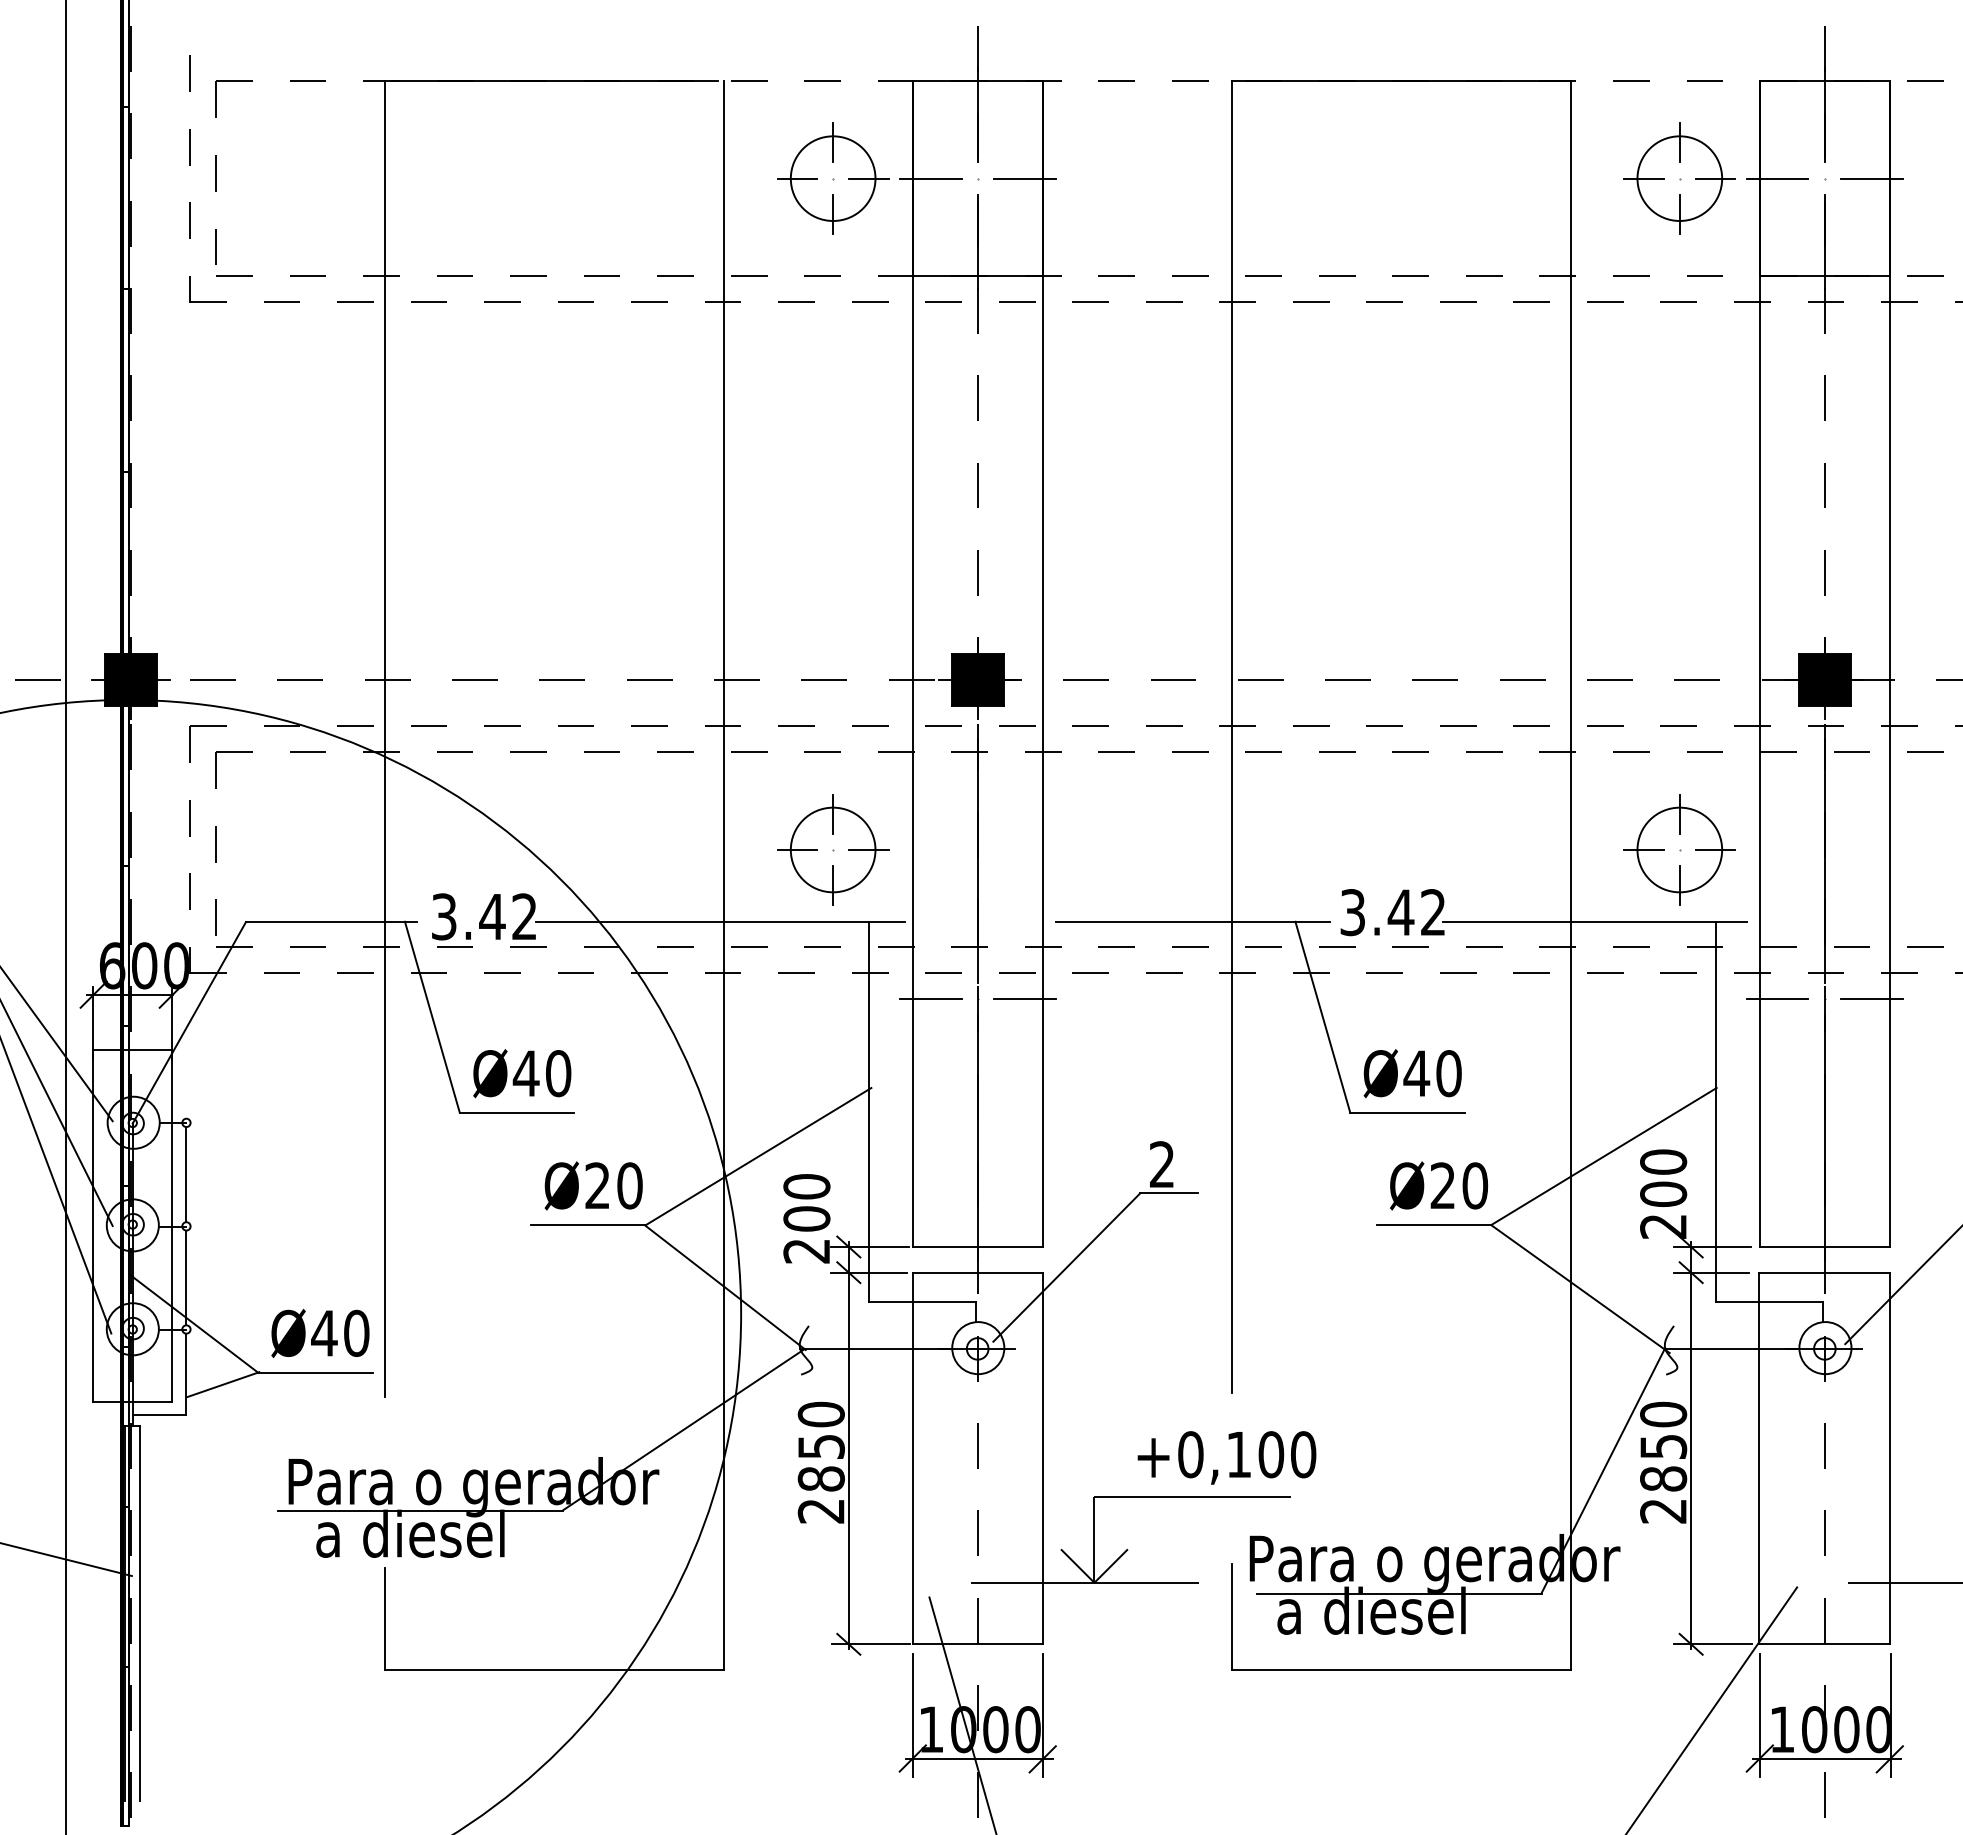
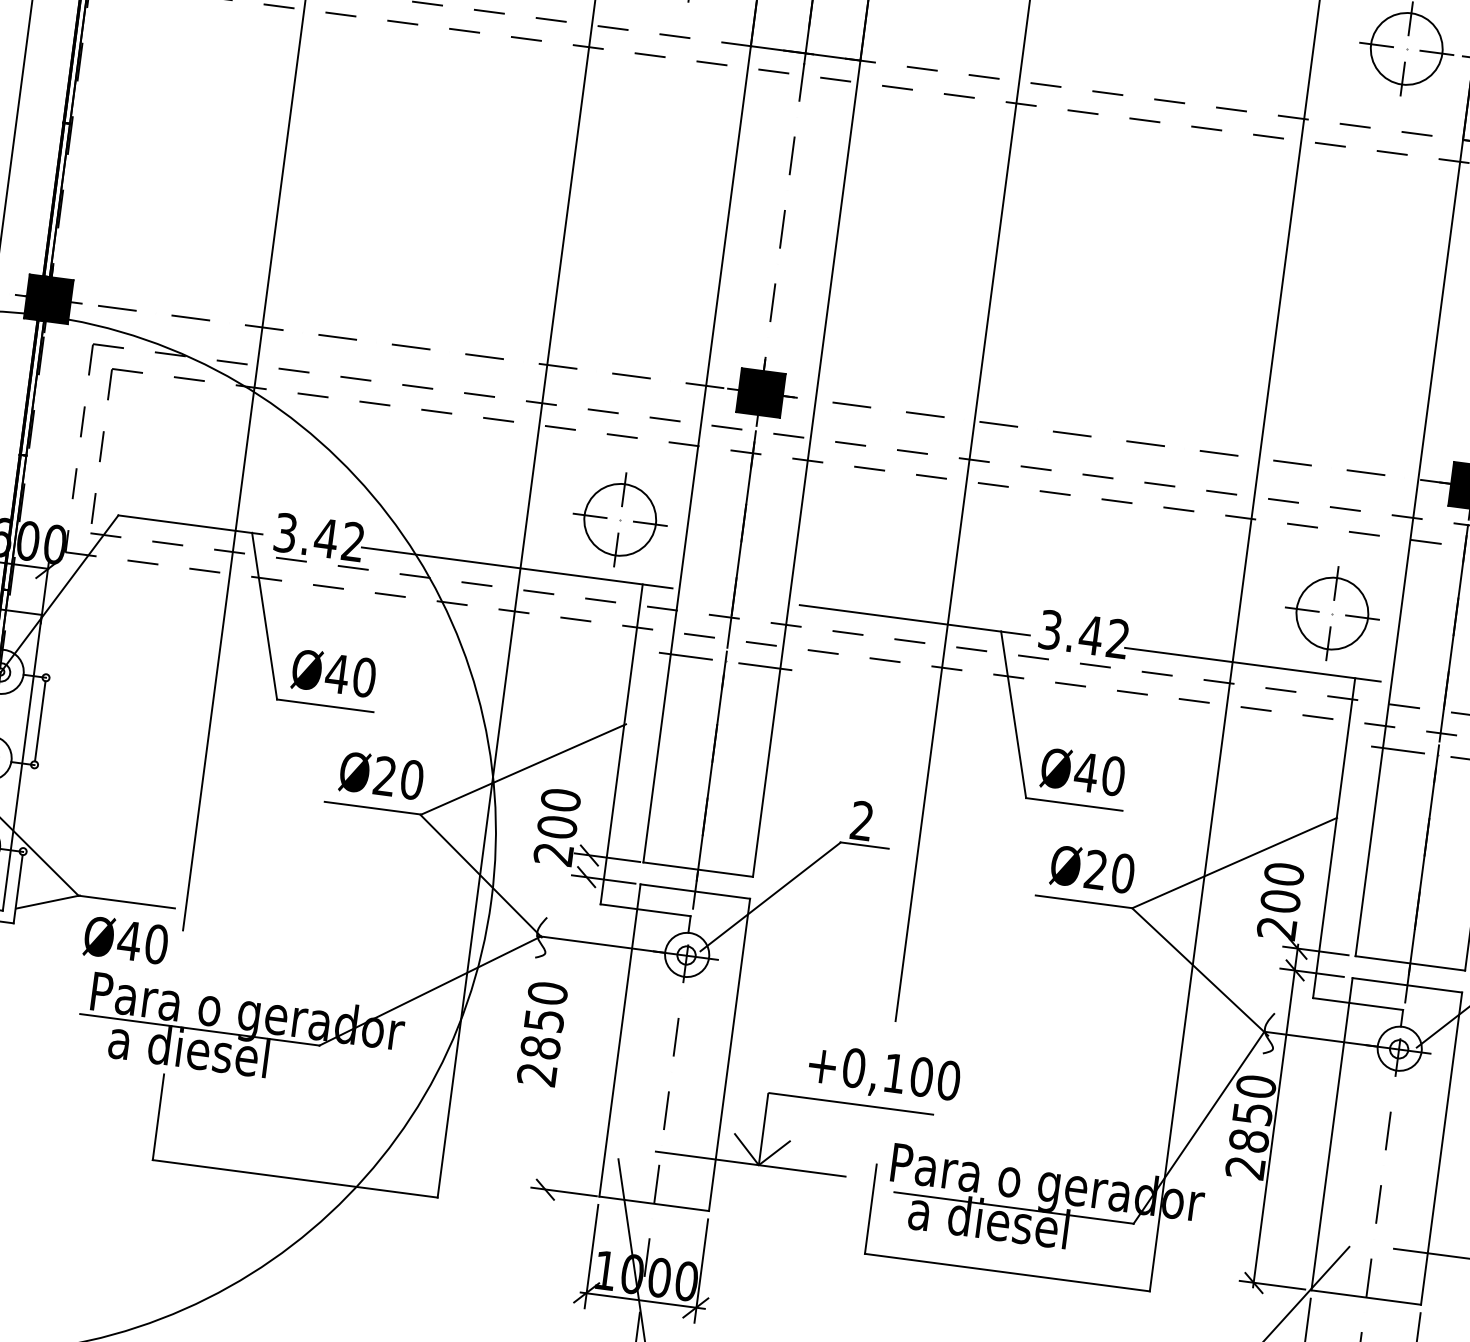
line: (186, 1277) -> (28, 807), removed
text: (320, 1333) -> (126, 940), moved
line: (848, 1445) -> (567, 1022), removed

